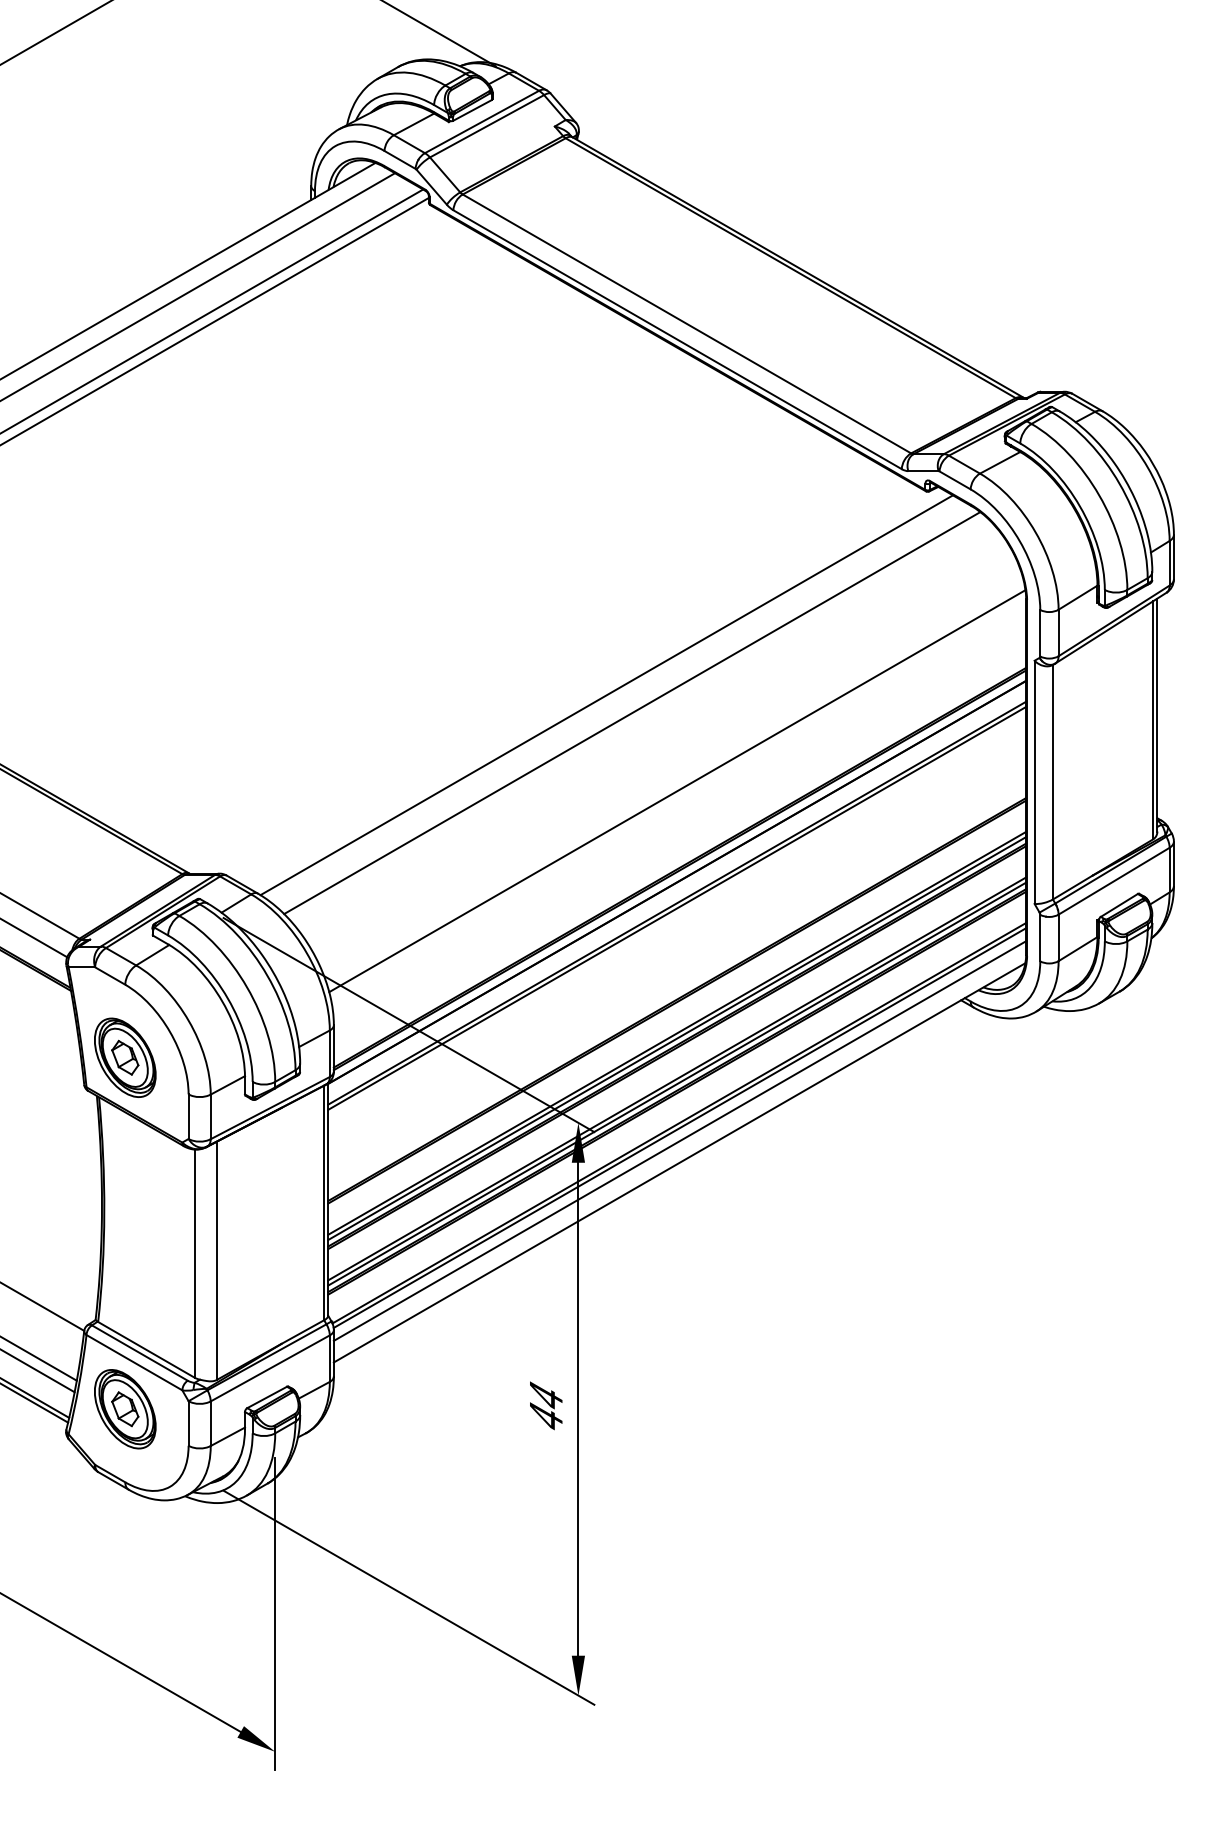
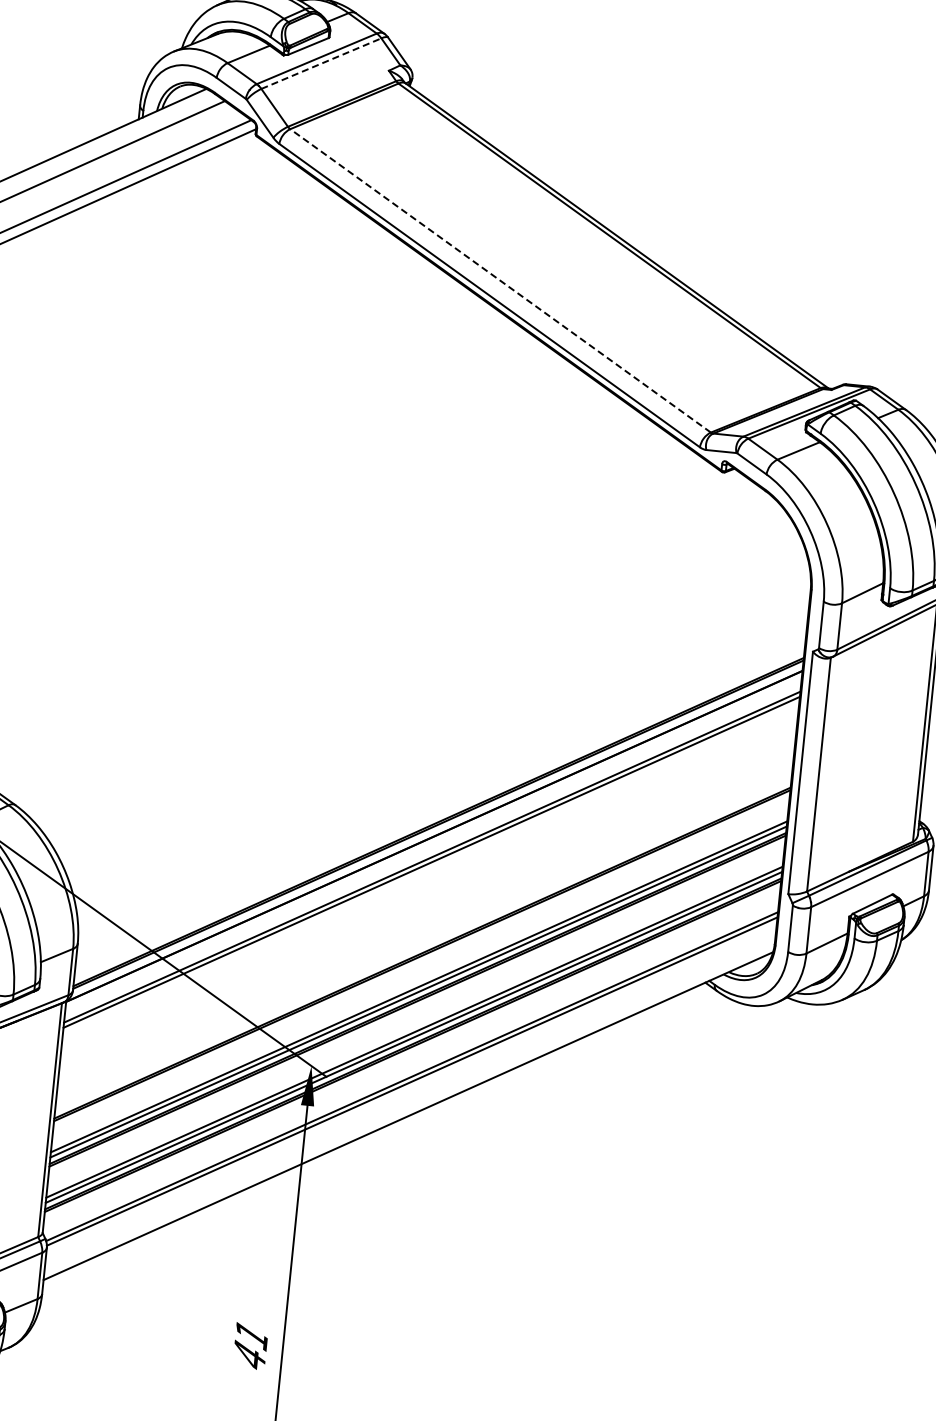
line: (487, 126) -> (321, 63), solid -> dashed
line: (686, 323) -> (500, 280), solid -> dashed
line: (606, 695) -> (382, 643), removed
line: (632, 713) -> (406, 663), removed
line: (677, 791) -> (443, 745), removed
line: (679, 1140) -> (410, 1093), removed
text: (546, 1396) -> (252, 1335), 44 -> 41

